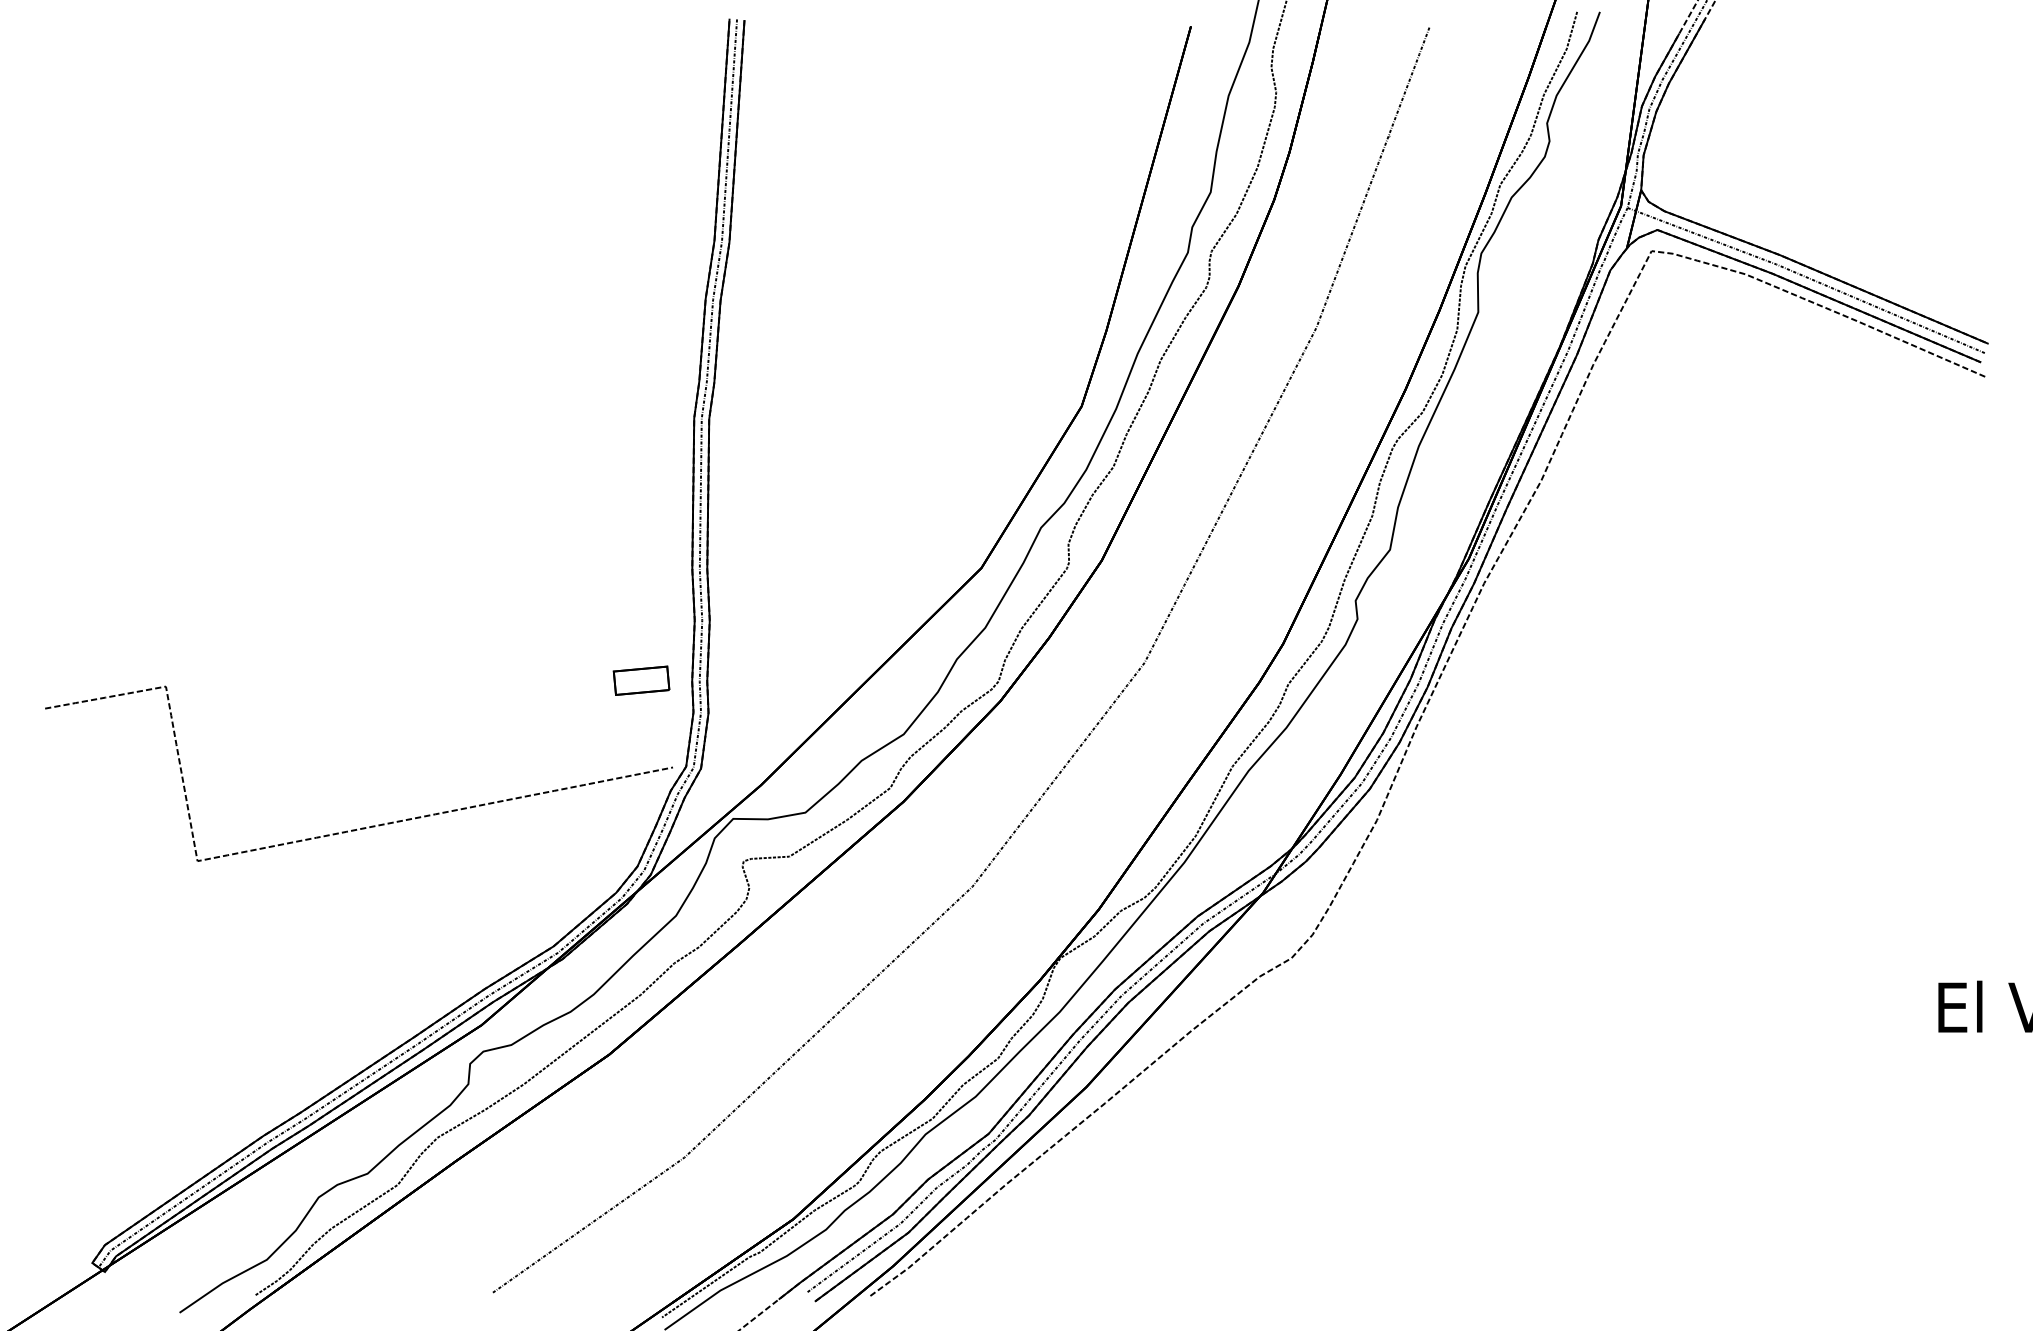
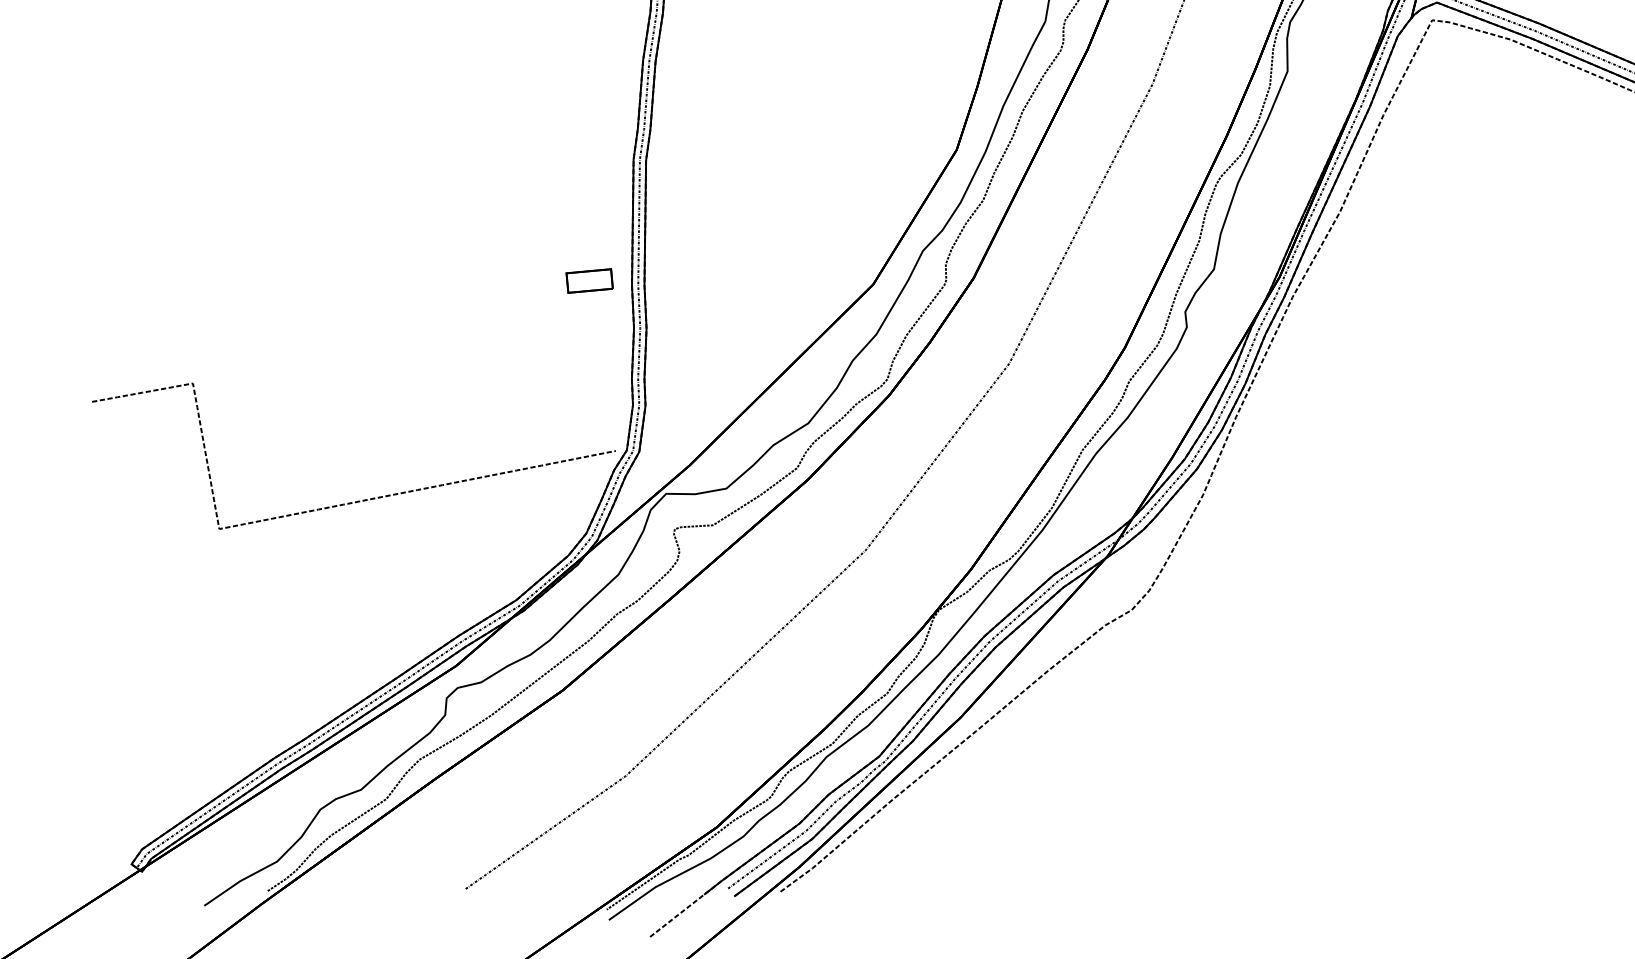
part: (641, 680) -> (589, 280), moved

